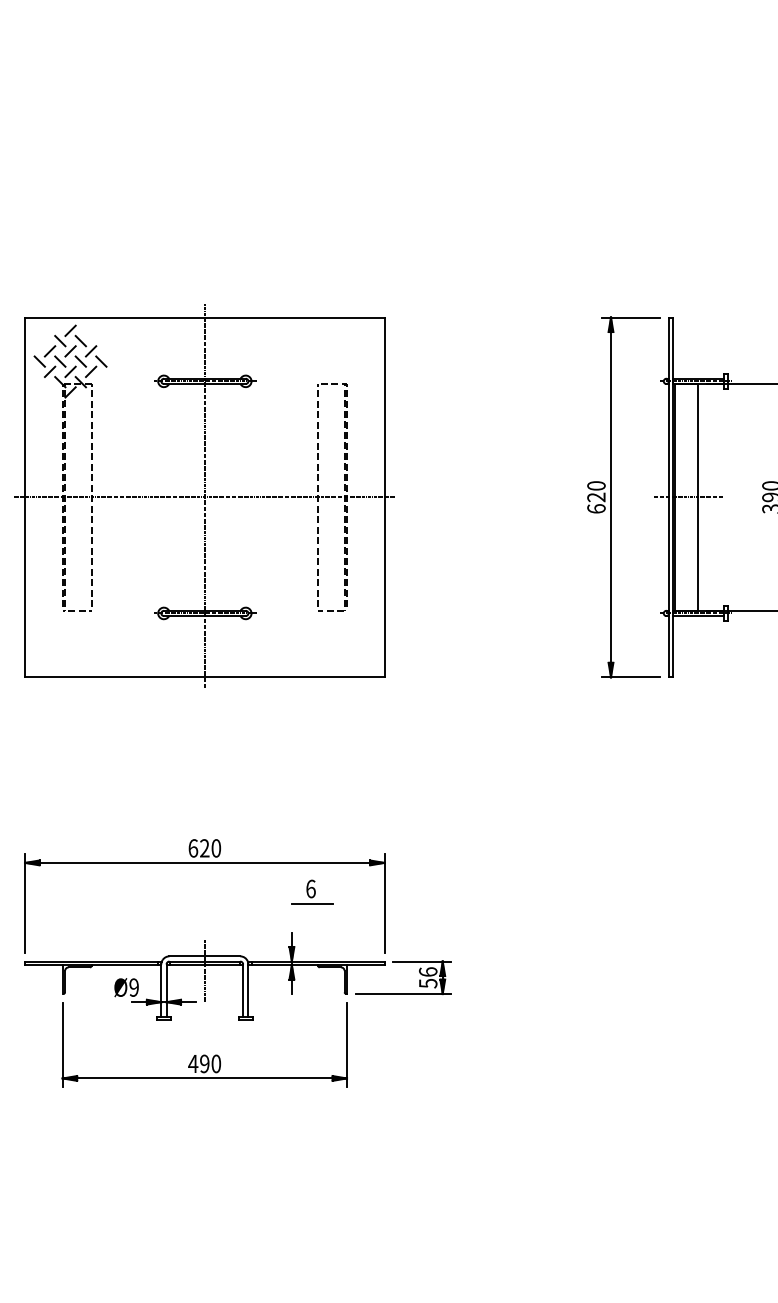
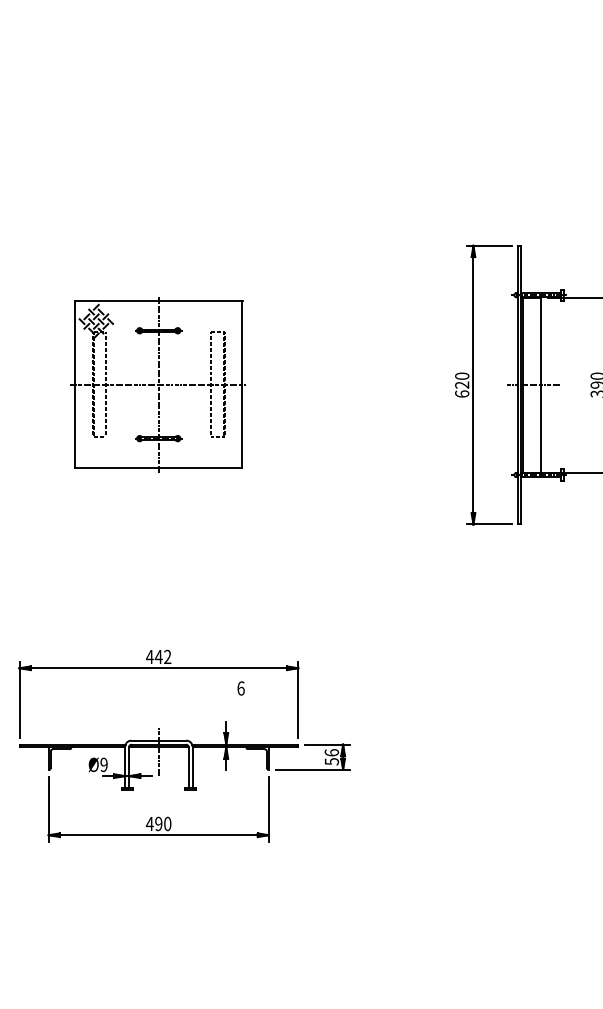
part: (204, 495) -> (158, 383), size x0.6
text: (204, 848) -> (158, 657), 620 -> 442
line: (311, 903) -> (241, 699), removed

